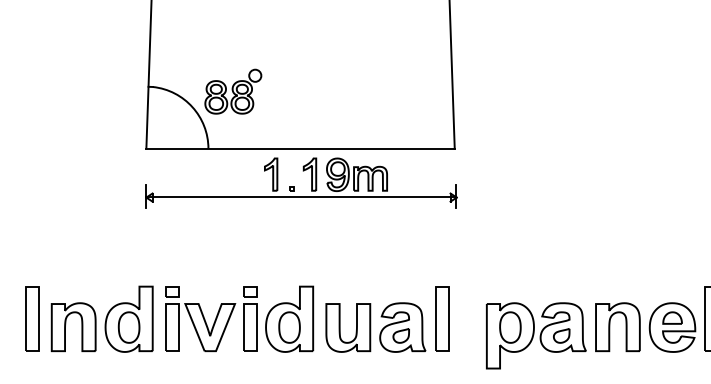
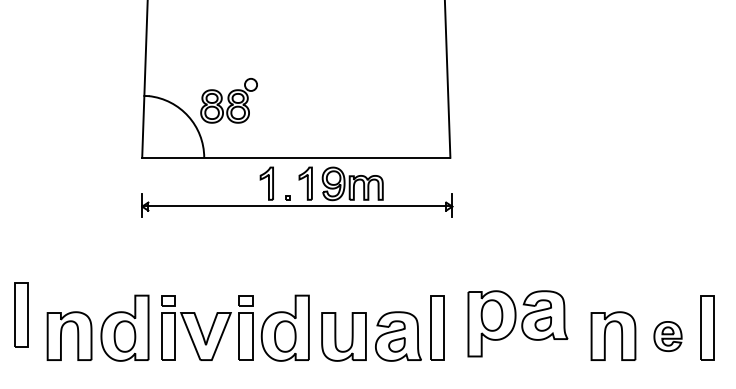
part: (32, 318) -> (21, 314), moved
part: (671, 327) -> (667, 336), size x0.6
part: (535, 335) -> (517, 323), moved

